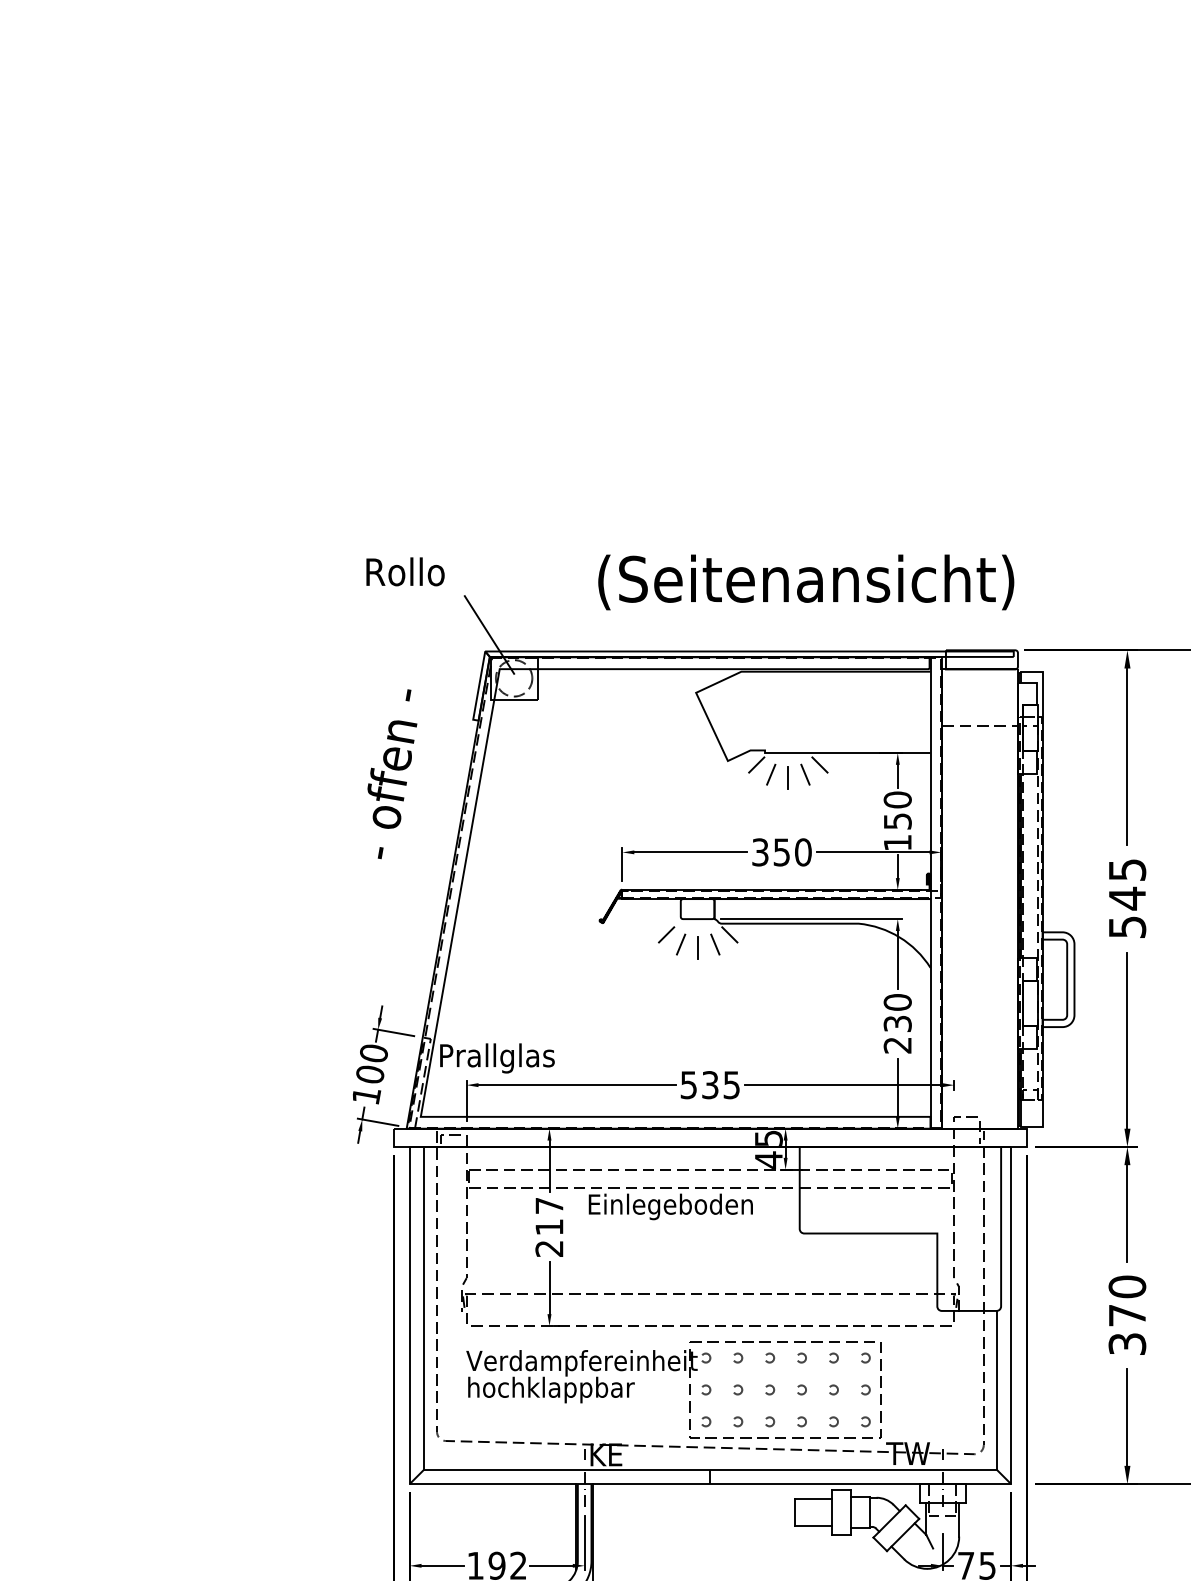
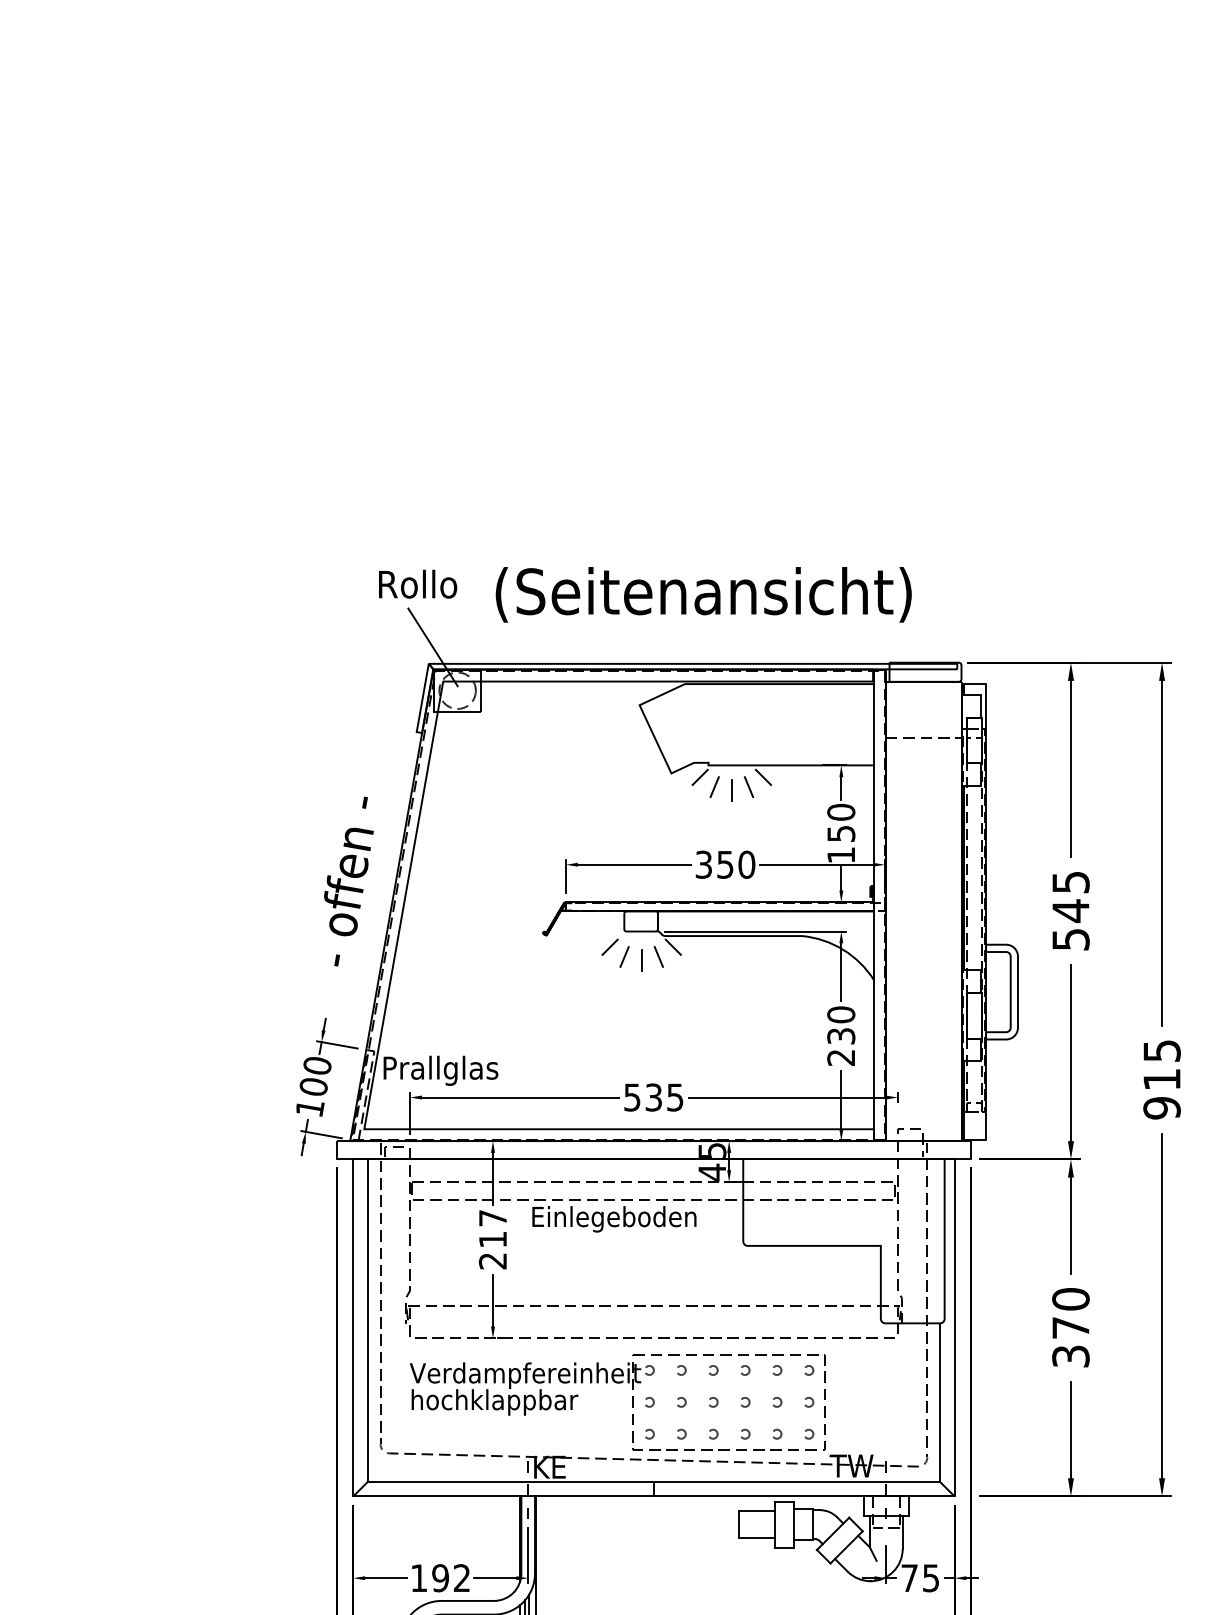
text: (405, 571) -> (418, 583), moved
text: (805, 582) -> (703, 594), moved
text: (391, 774) -> (348, 881), moved

